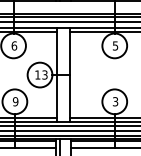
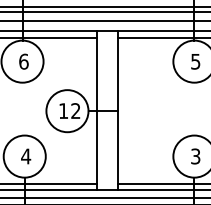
text: (44, 75) -> (75, 111), 13 -> 12
text: (15, 101) -> (25, 156), 9 -> 4

